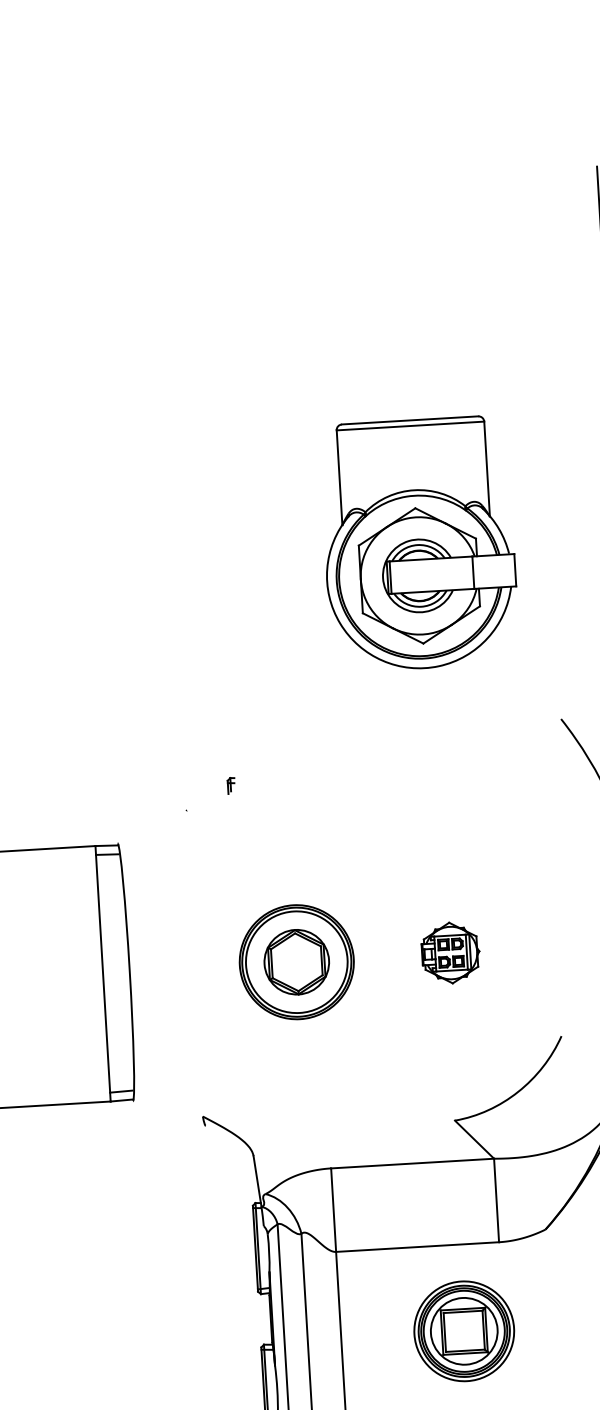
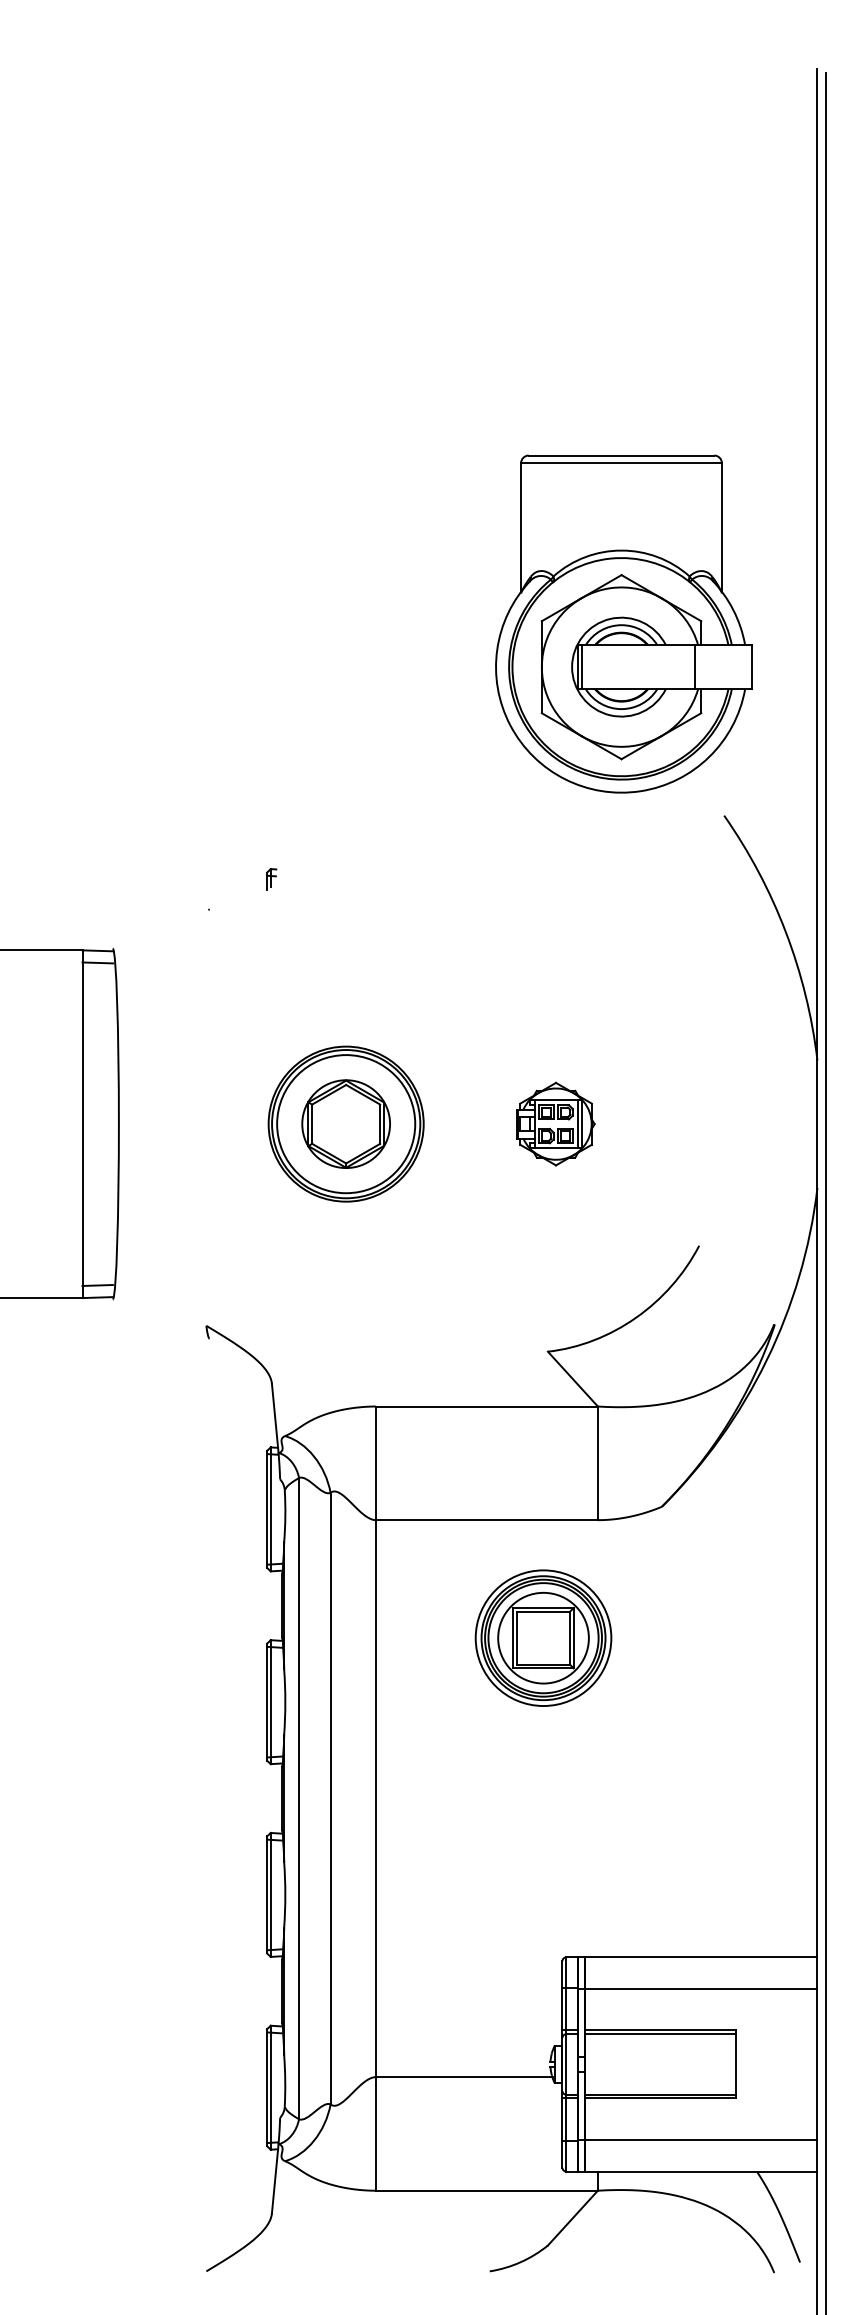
part: (418, 543) -> (623, 623), moved

